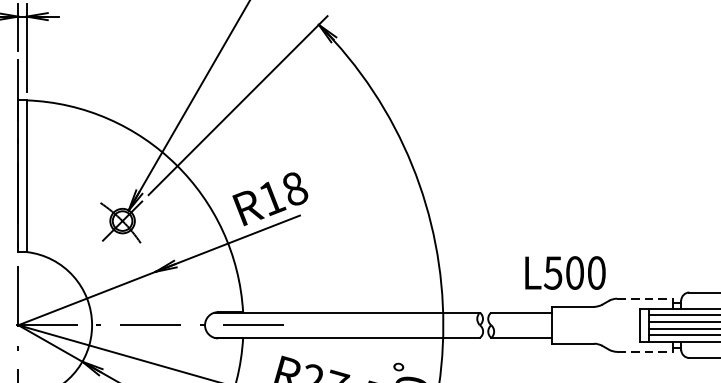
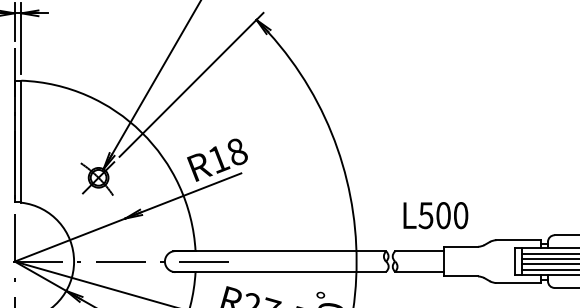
text: (564, 272) -> (435, 215), moved
line: (645, 299) -> (519, 240), dashed -> solid
line: (645, 352) -> (519, 283), dashed -> solid

